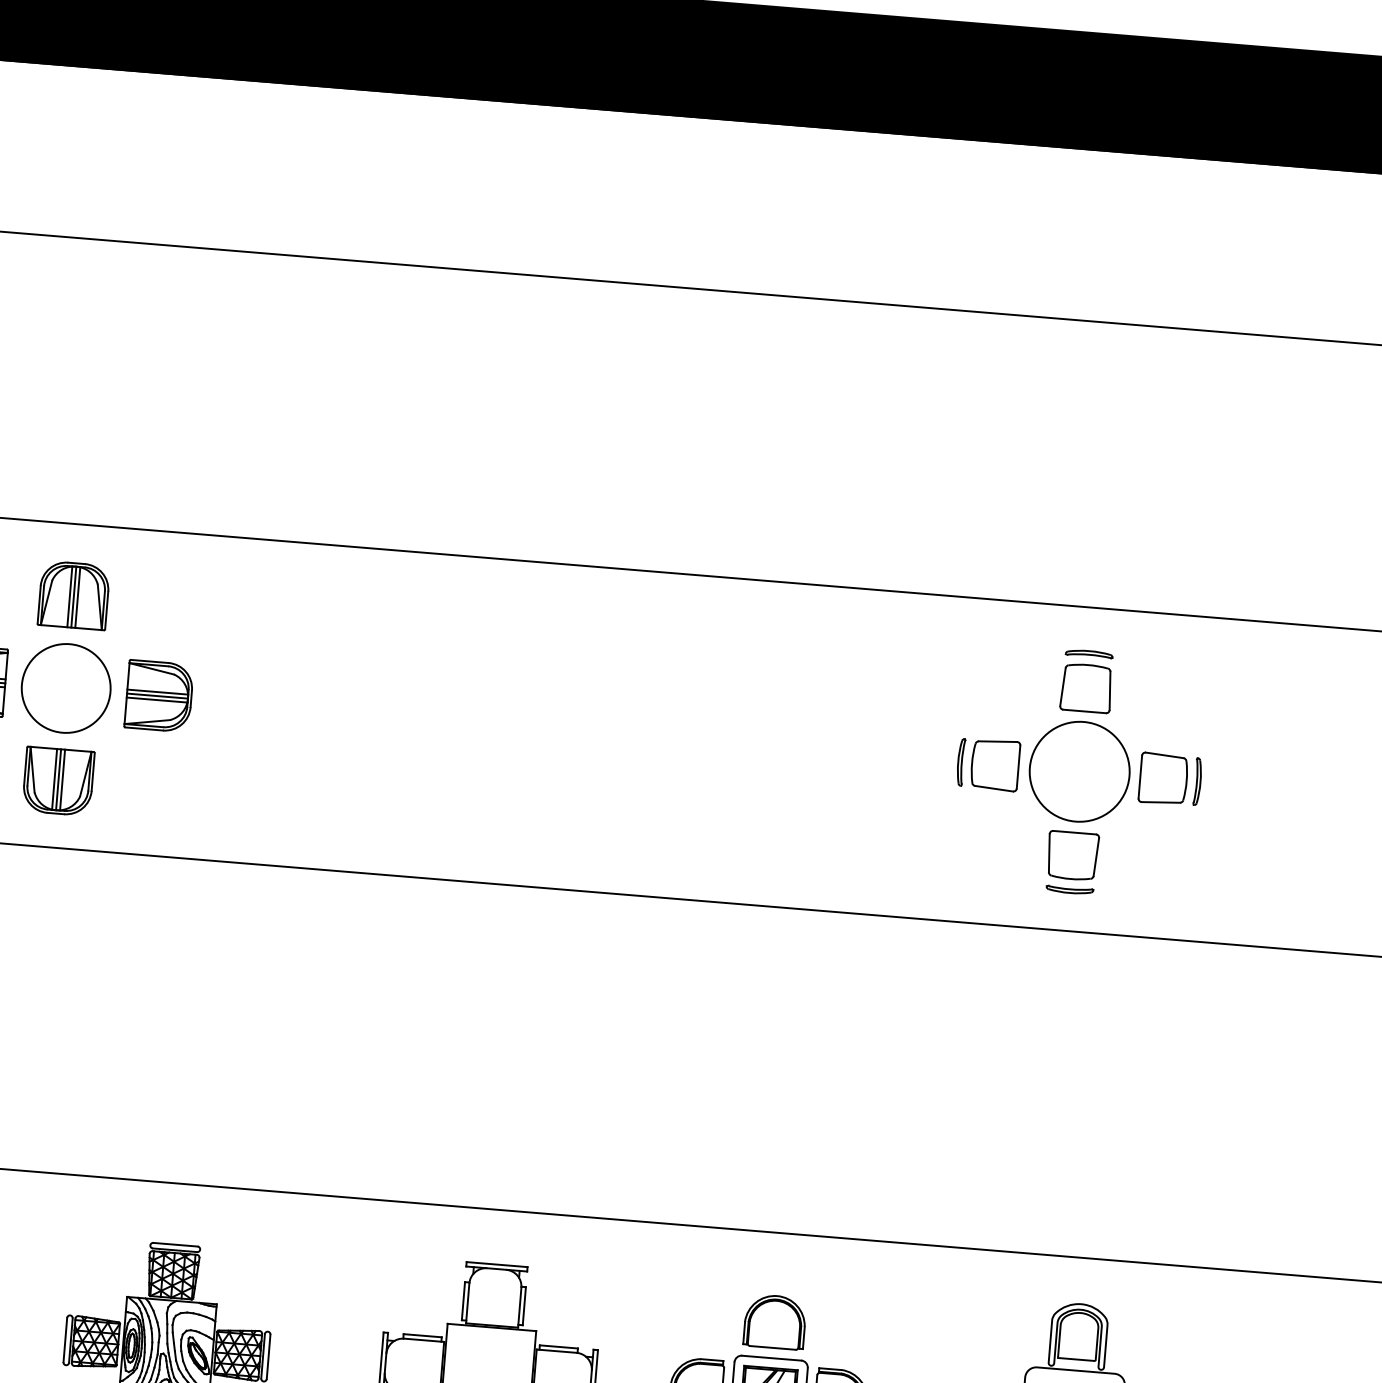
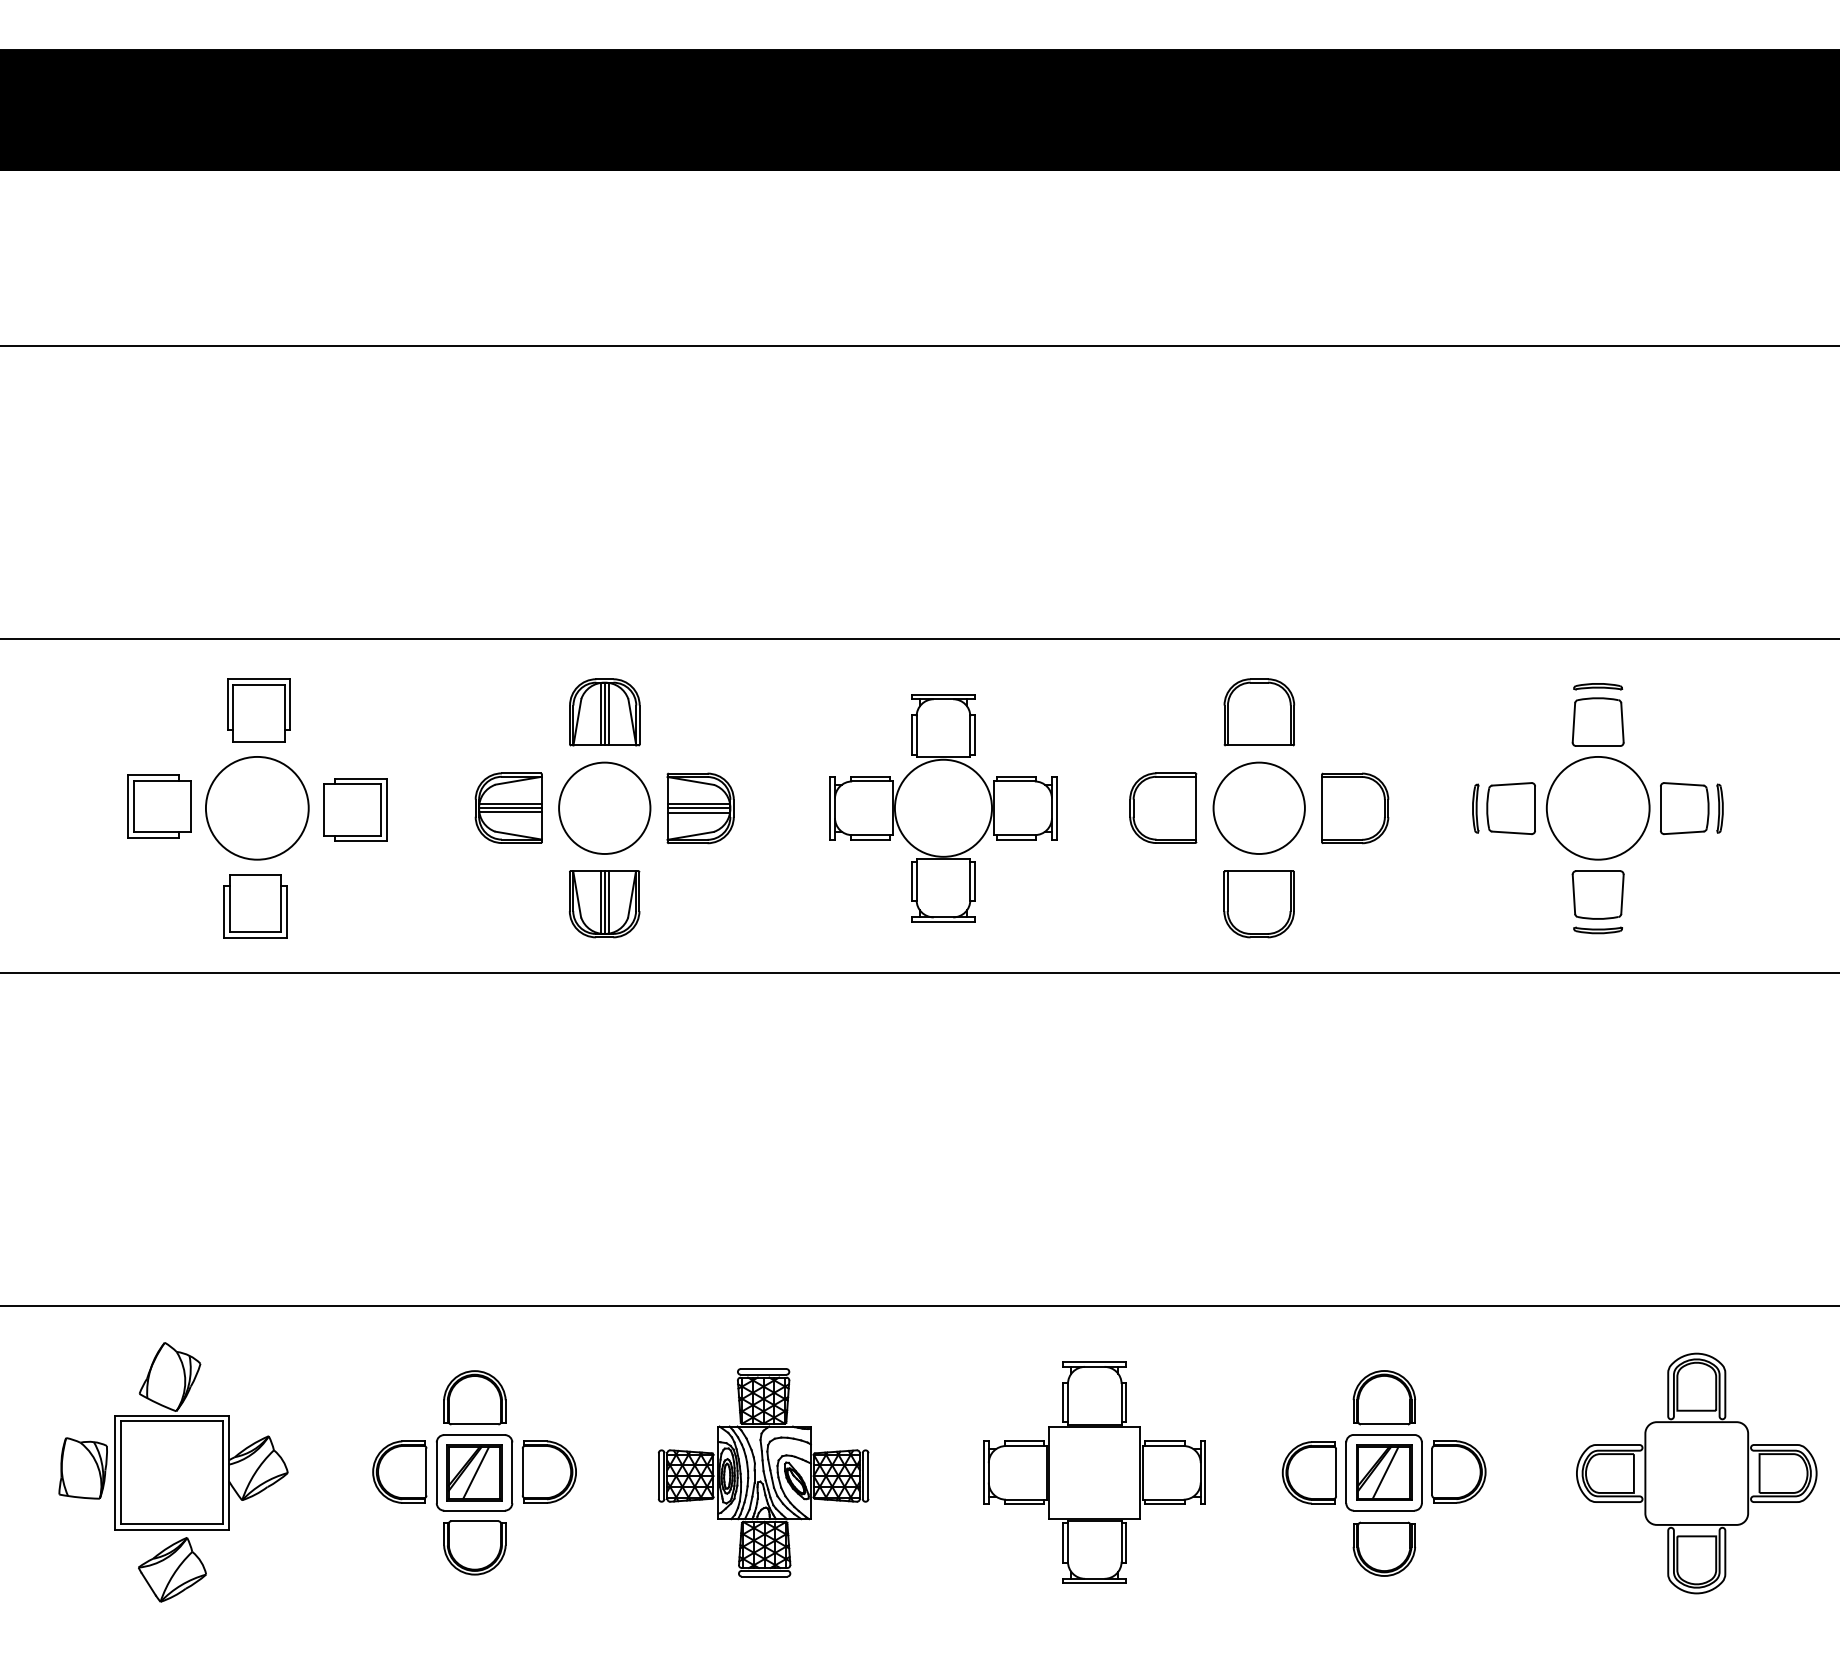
part: (394, 715) -> (943, 808), added
part: (700, 740) -> (1259, 808), added
part: (1078, 771) -> (1597, 808), moved

